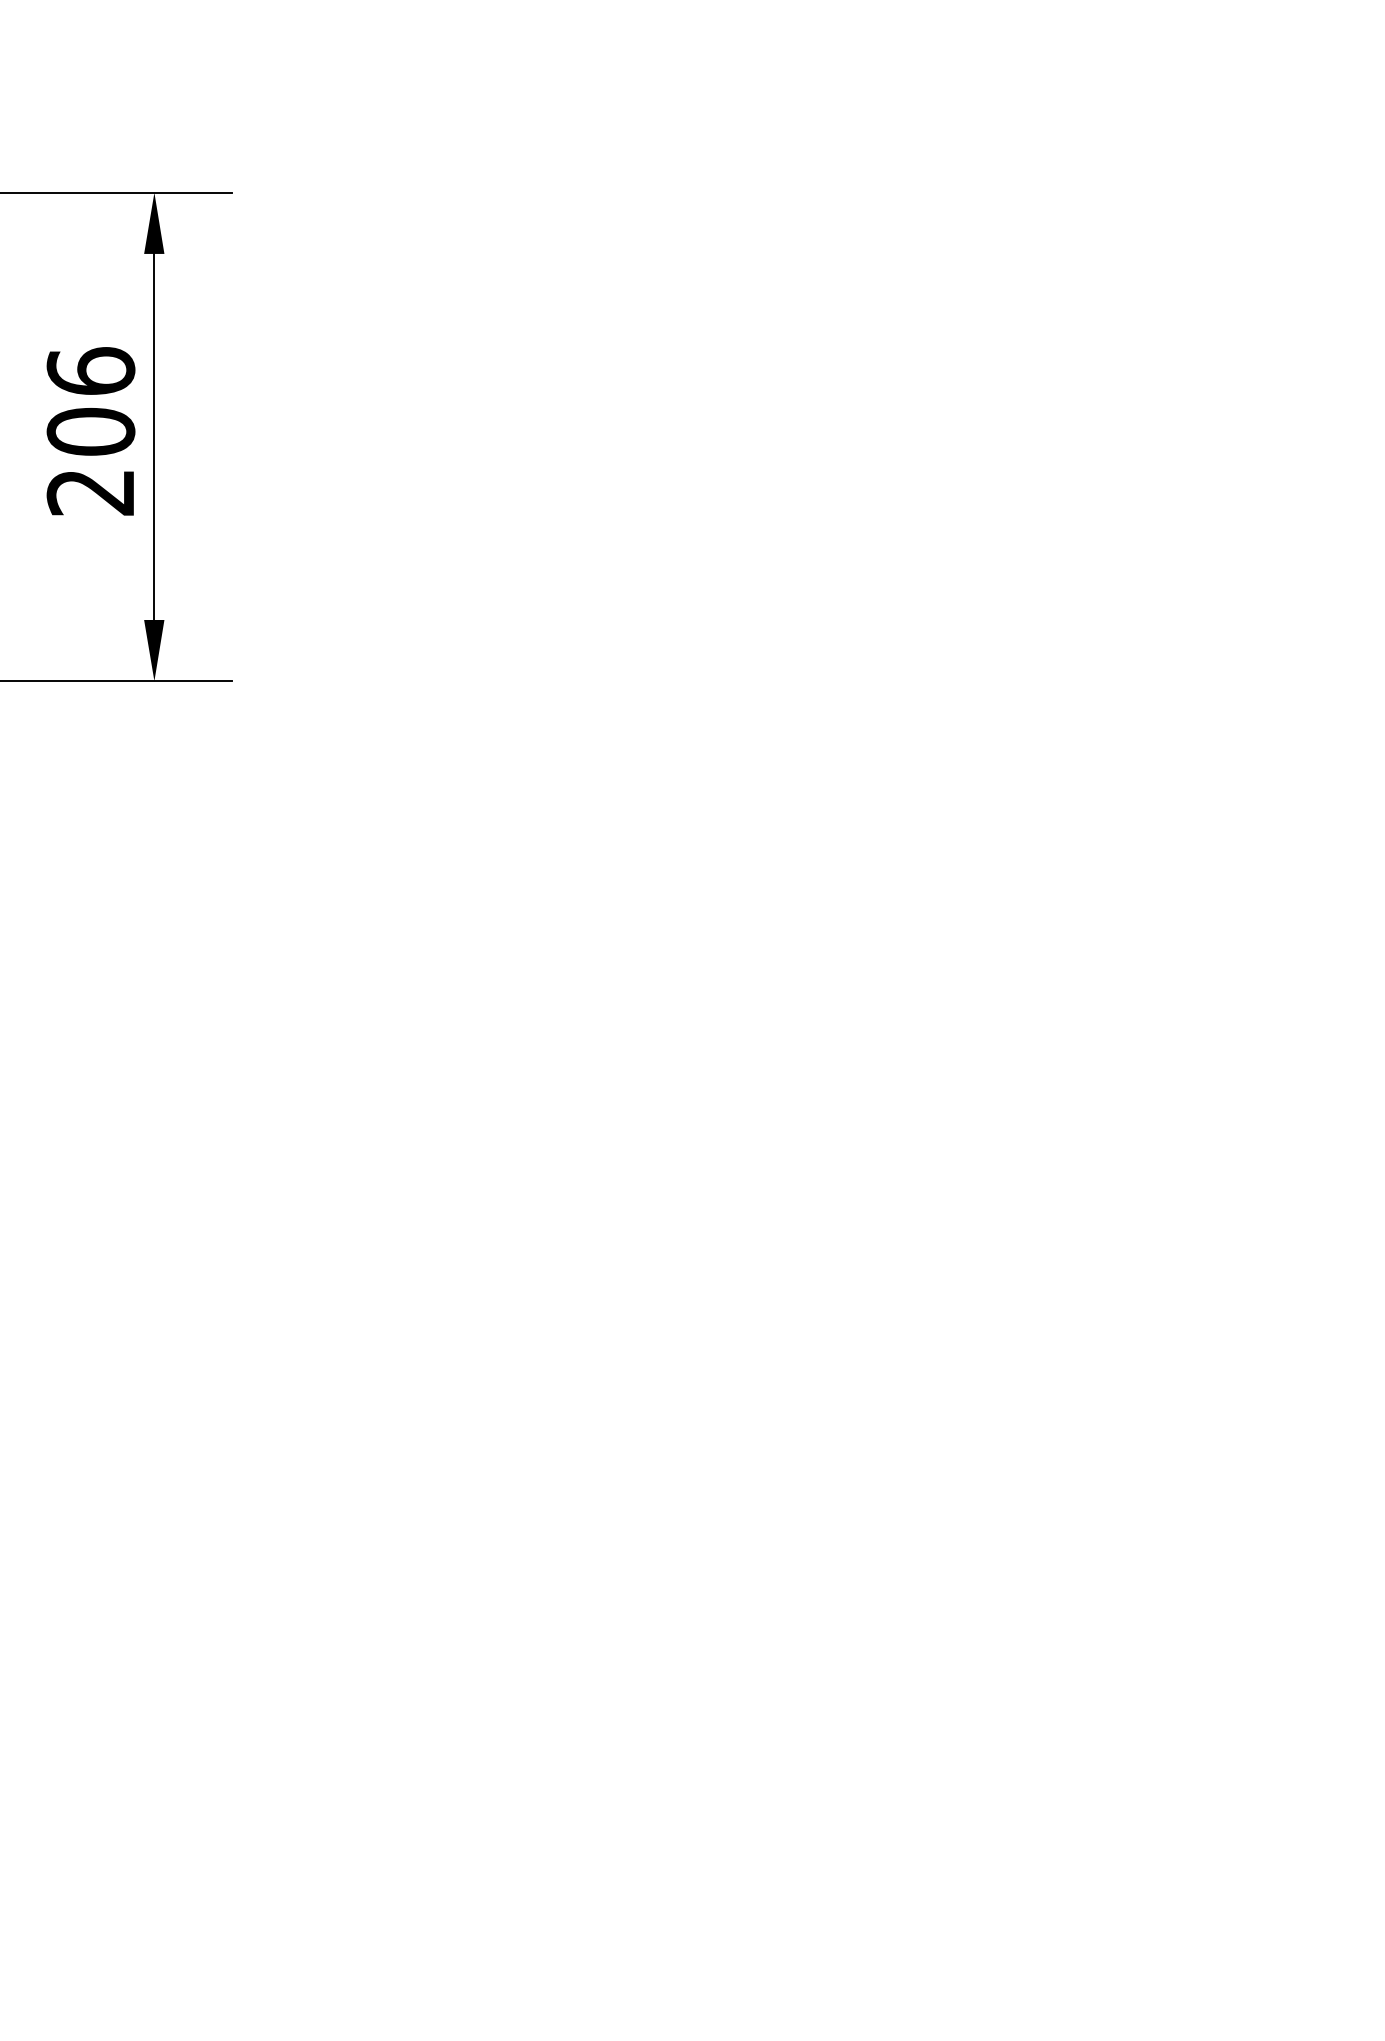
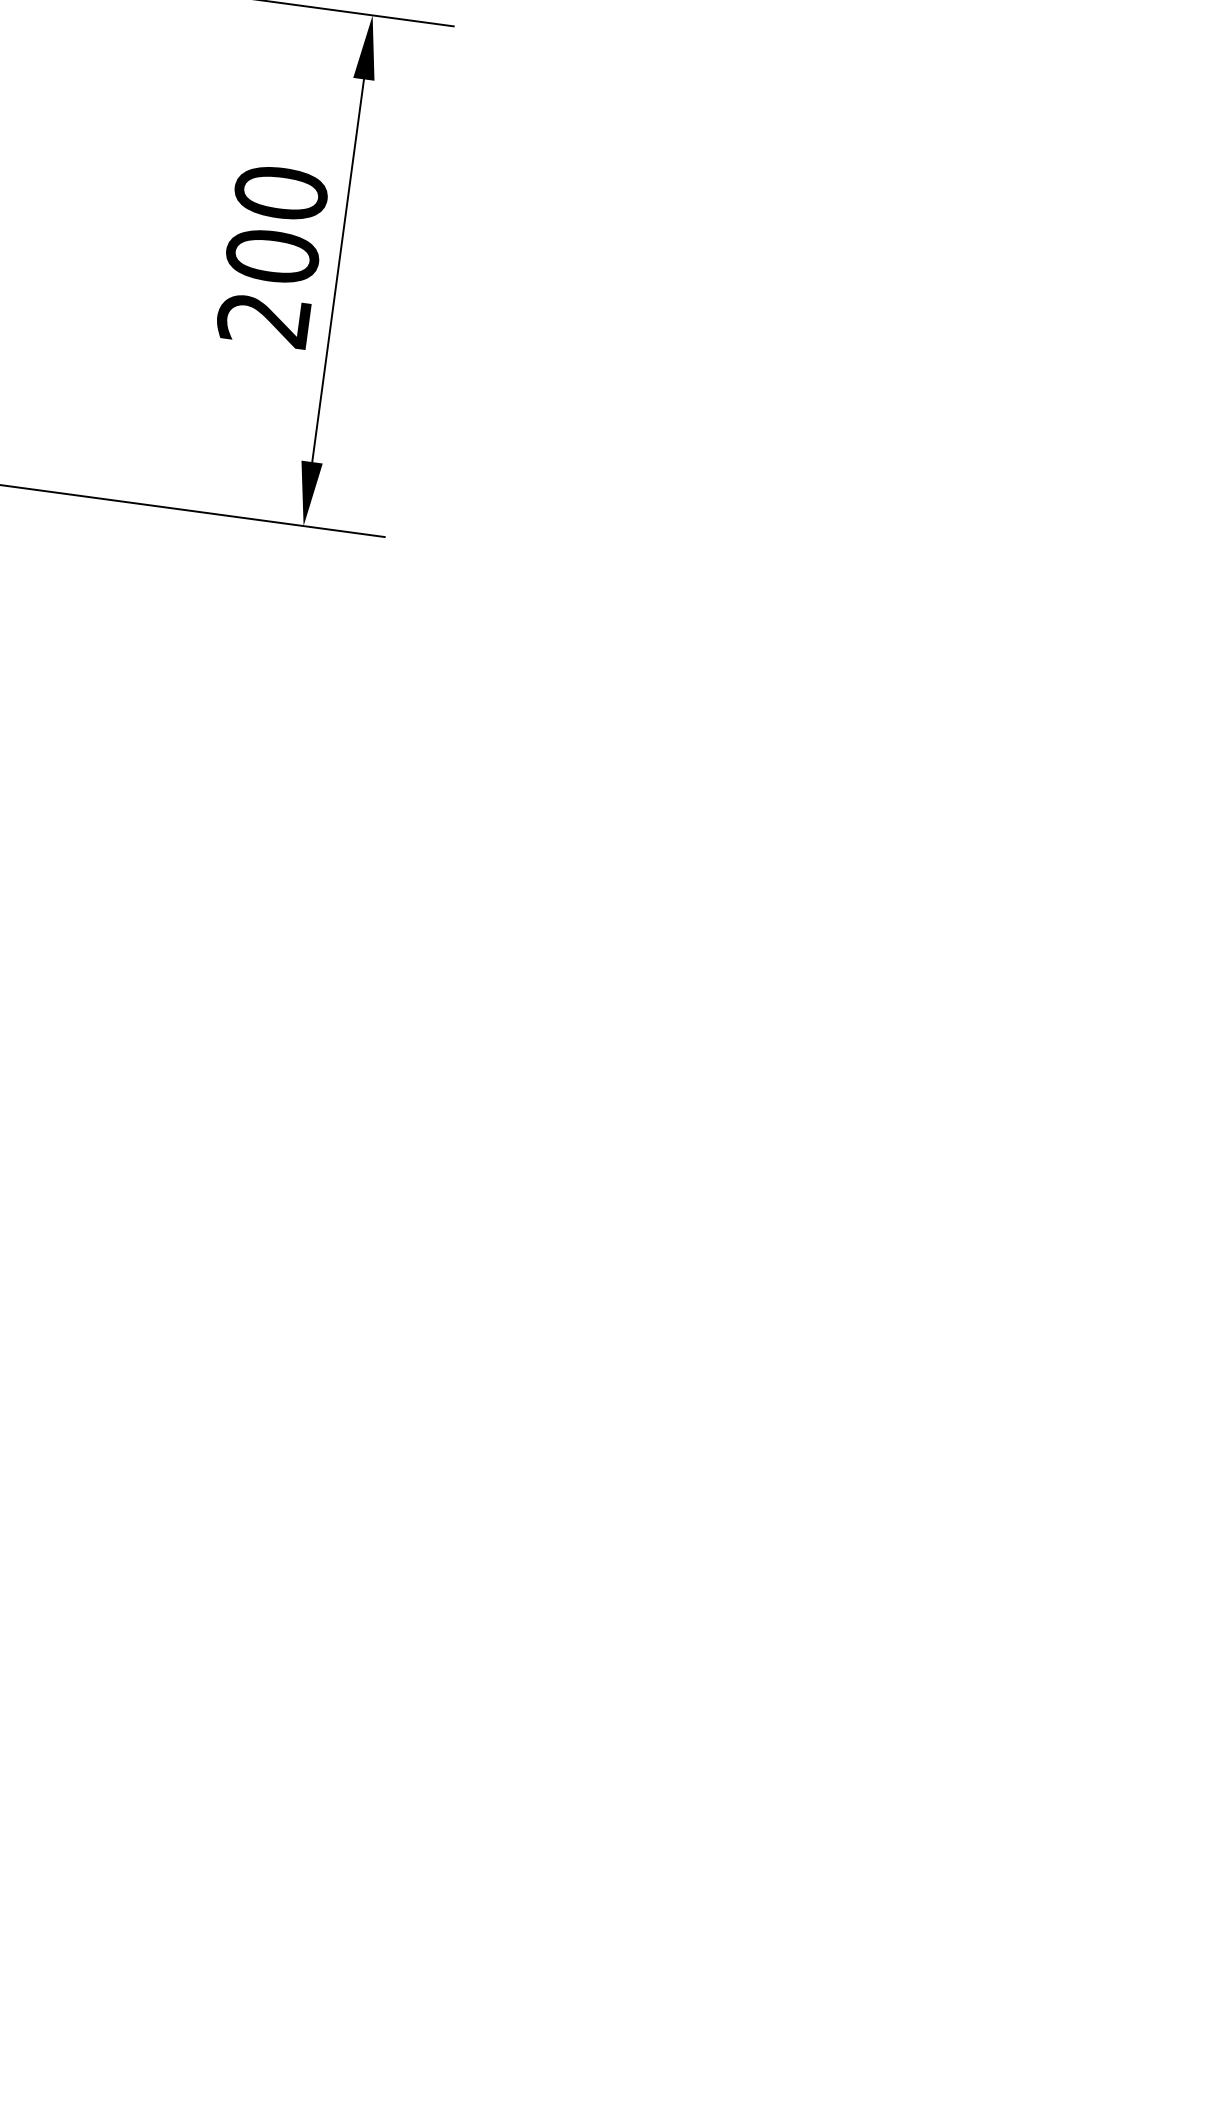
text: (90, 371) -> (280, 193), 206 -> 200

